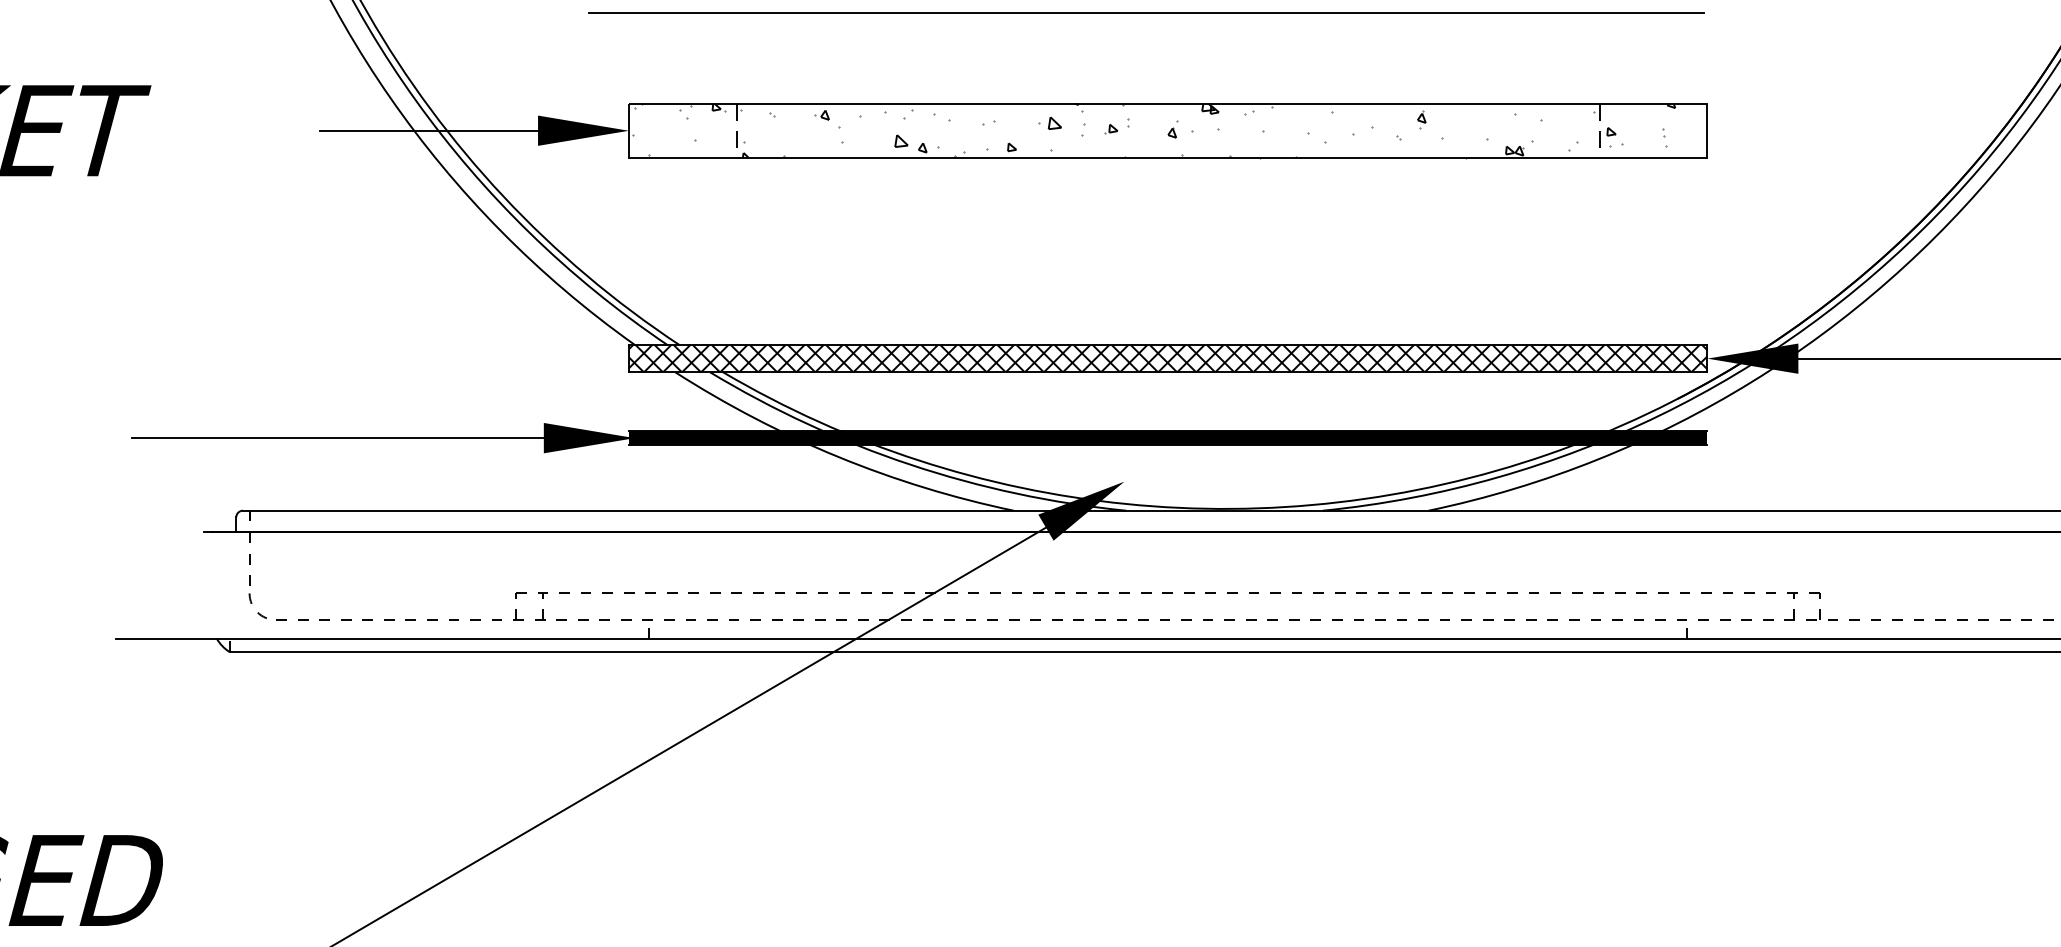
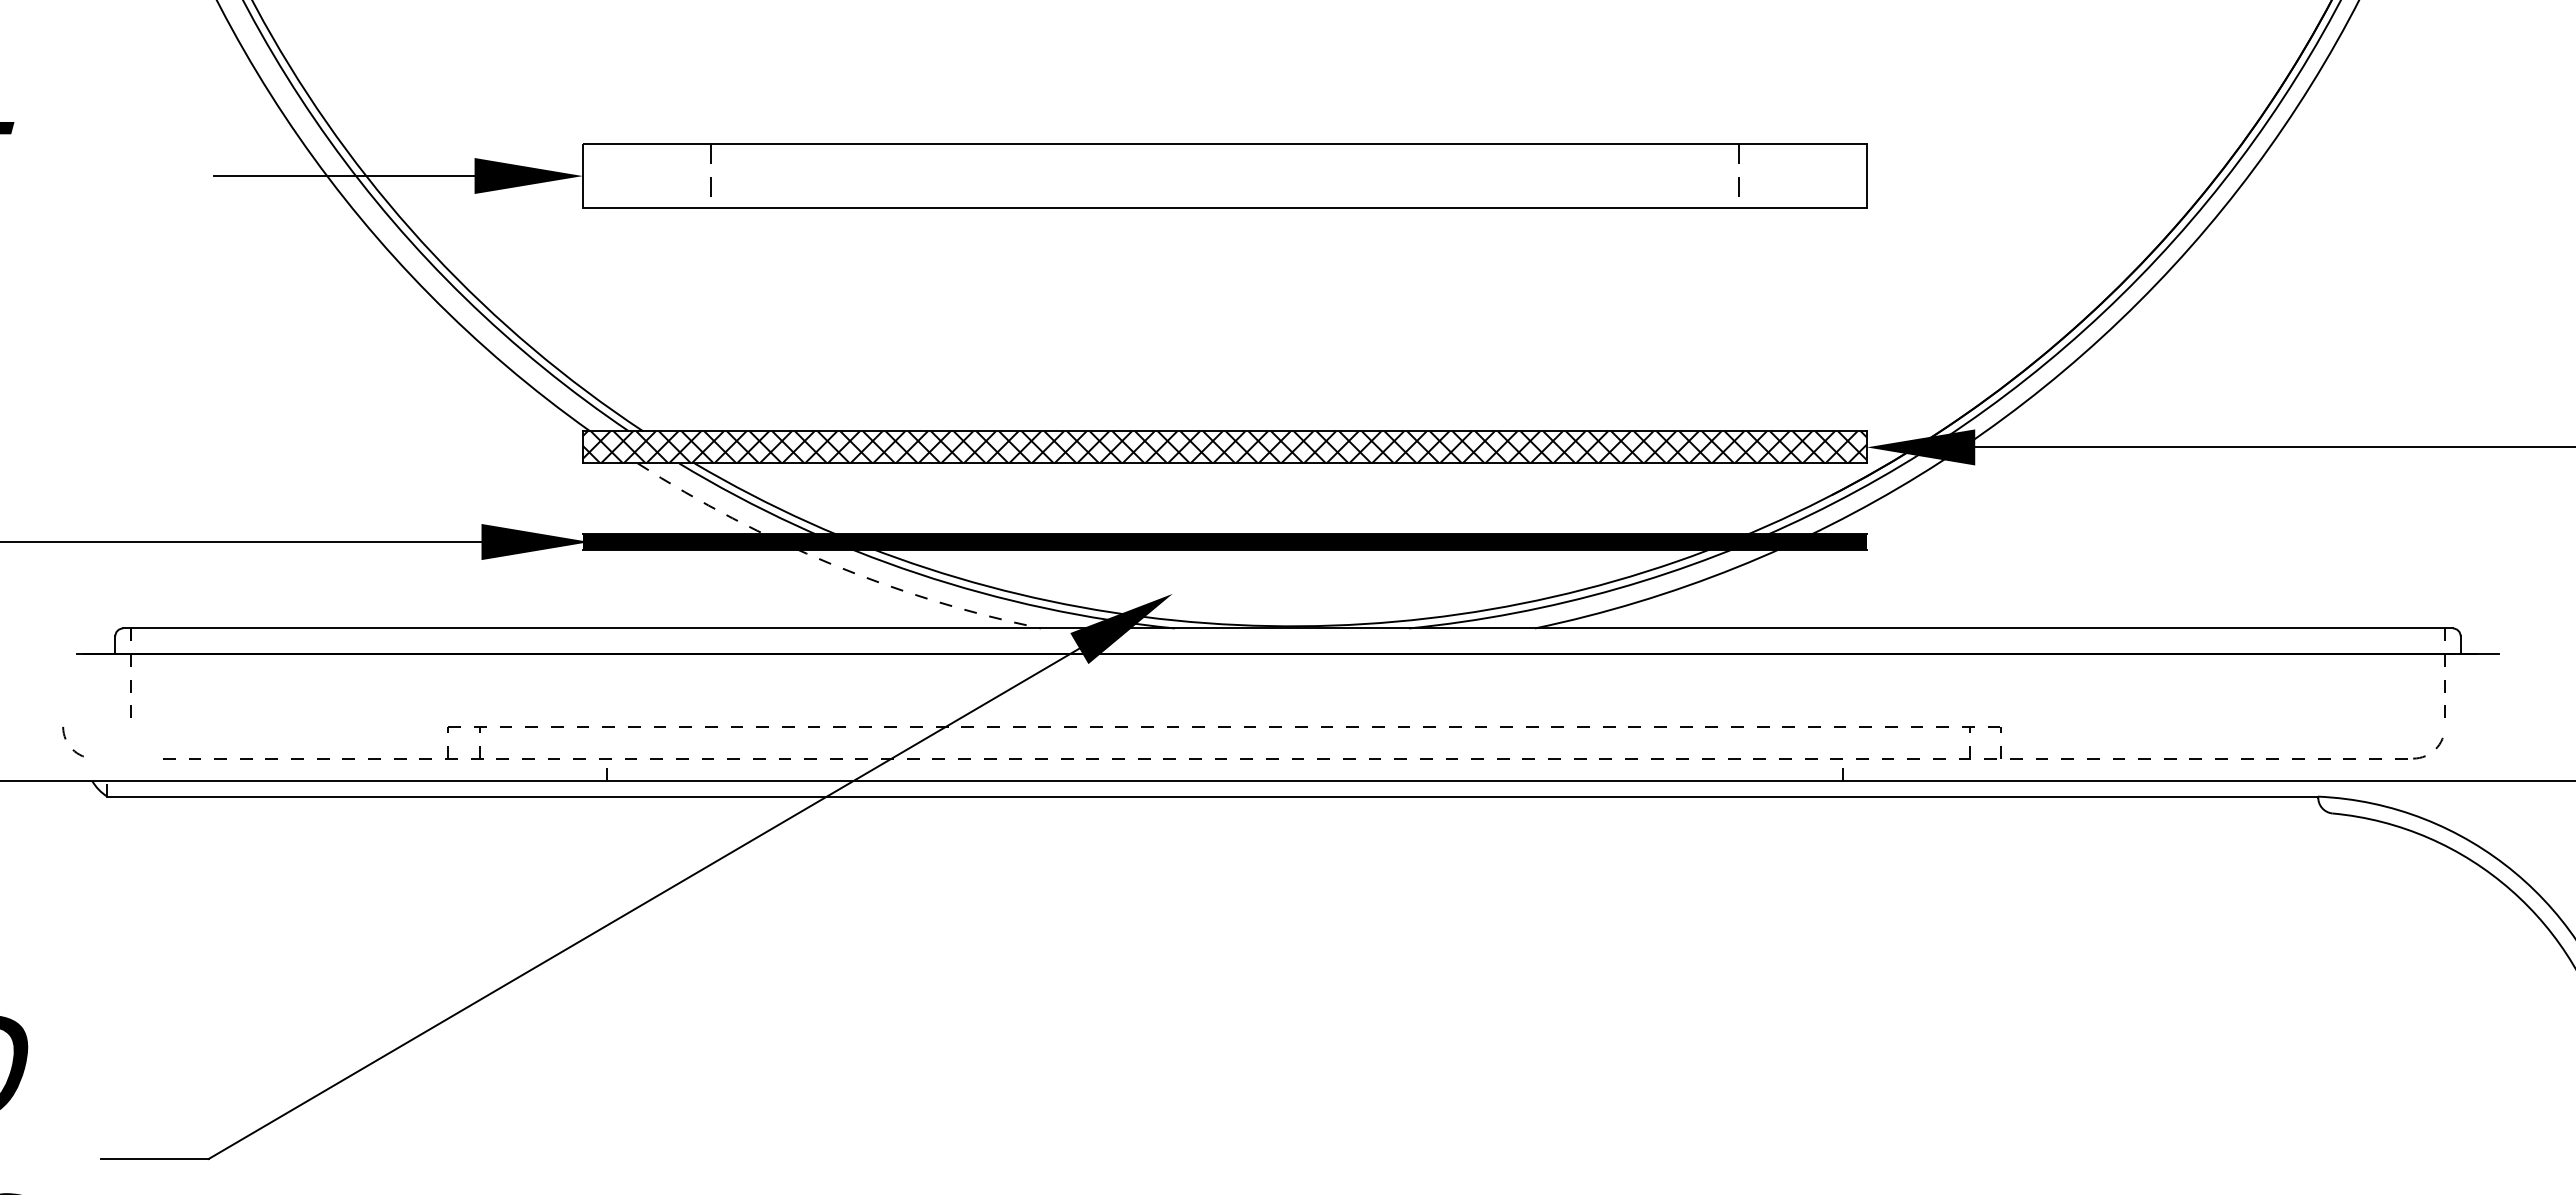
line: (1146, 12) -> (1199, 35), removed
hatch: (1154, 131) -> (1208, 176), removed
arc: (837, 457) -> (831, 564), solid -> dashed
arc: (258, 612) -> (73, 749), moved

